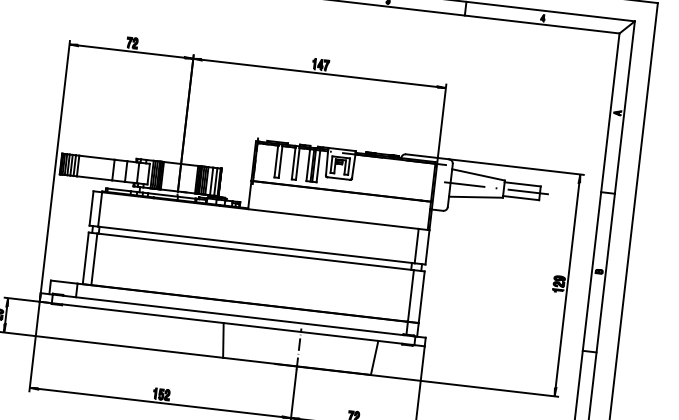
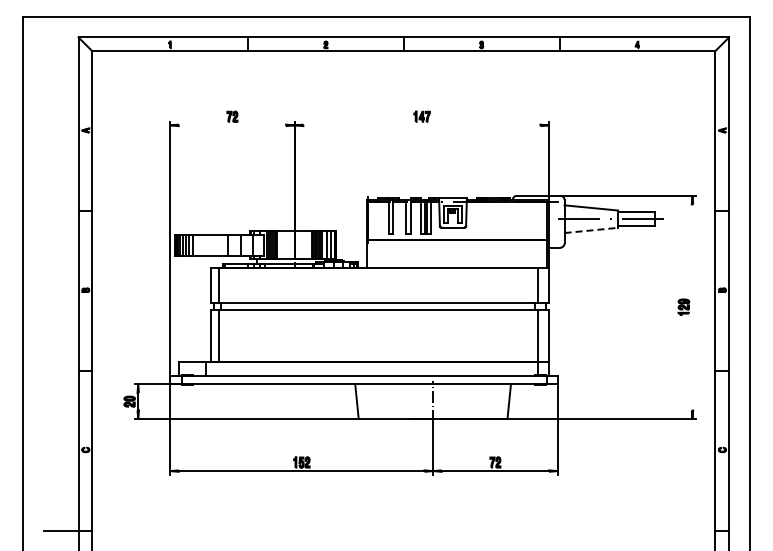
line: (131, 51) -> (232, 125), removed
line: (319, 73) -> (421, 125), removed
line: (476, 197) -> (591, 230), solid -> dashed
line: (567, 285) -> (692, 307), removed

